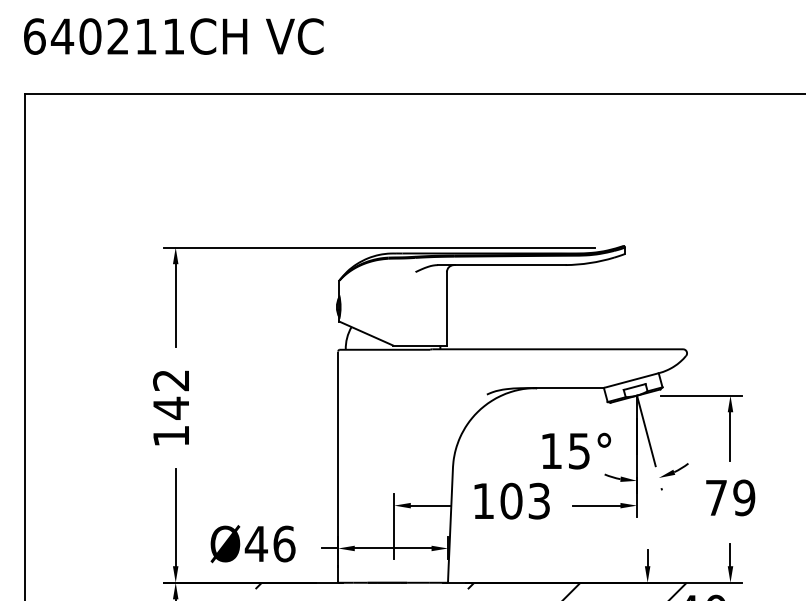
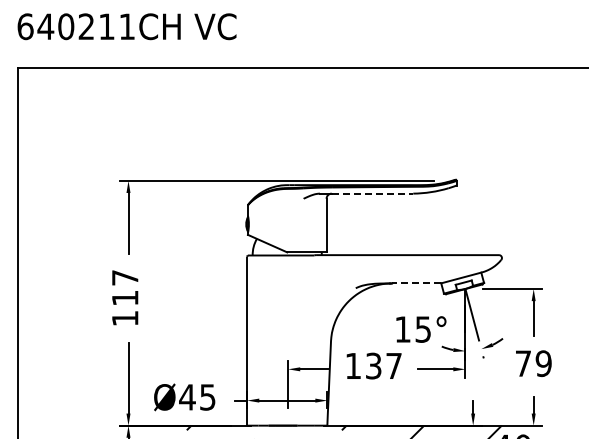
line: (509, 264) -> (372, 193), solid -> dashed
line: (570, 388) -> (416, 283), solid -> dashed
text: (170, 394) -> (124, 288), 142 -> 117
text: (524, 500) -> (383, 365), 103 -> 137
text: (283, 544) -> (207, 397), Ø46 -> Ø45

